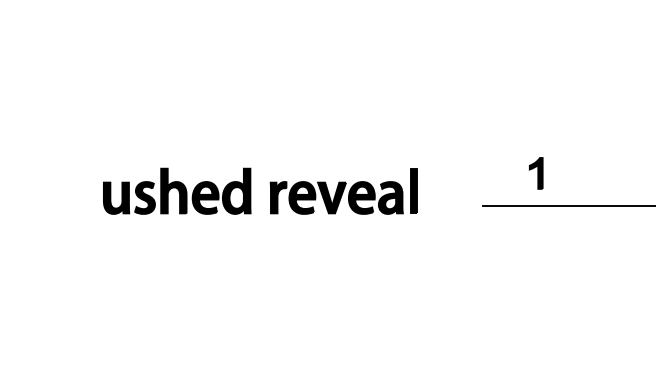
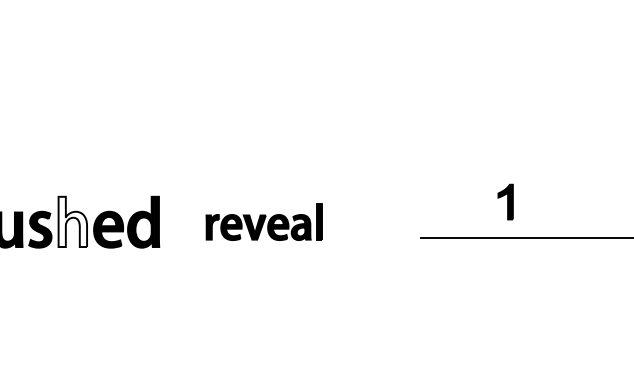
part: (536, 173) -> (505, 202), moved
fill: (173, 190) -> (72, 221), removed
part: (343, 191) -> (263, 222), size x0.7

